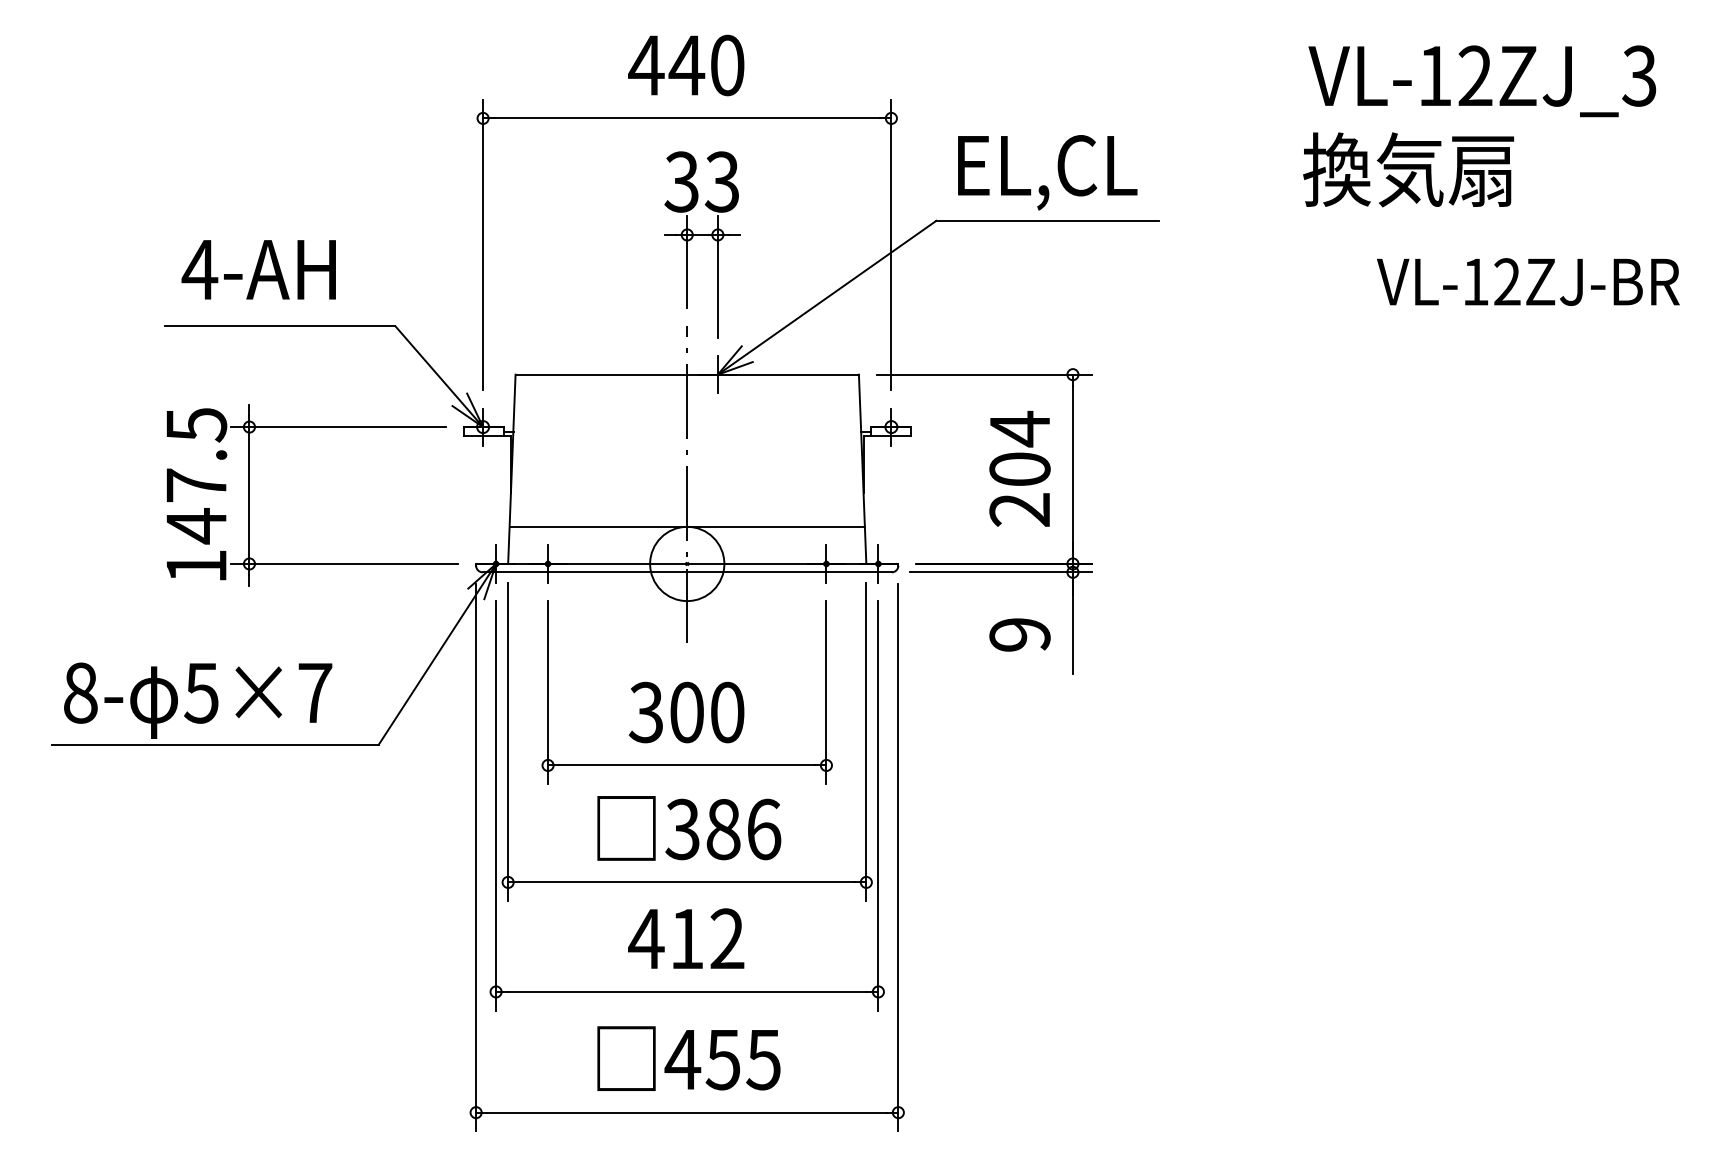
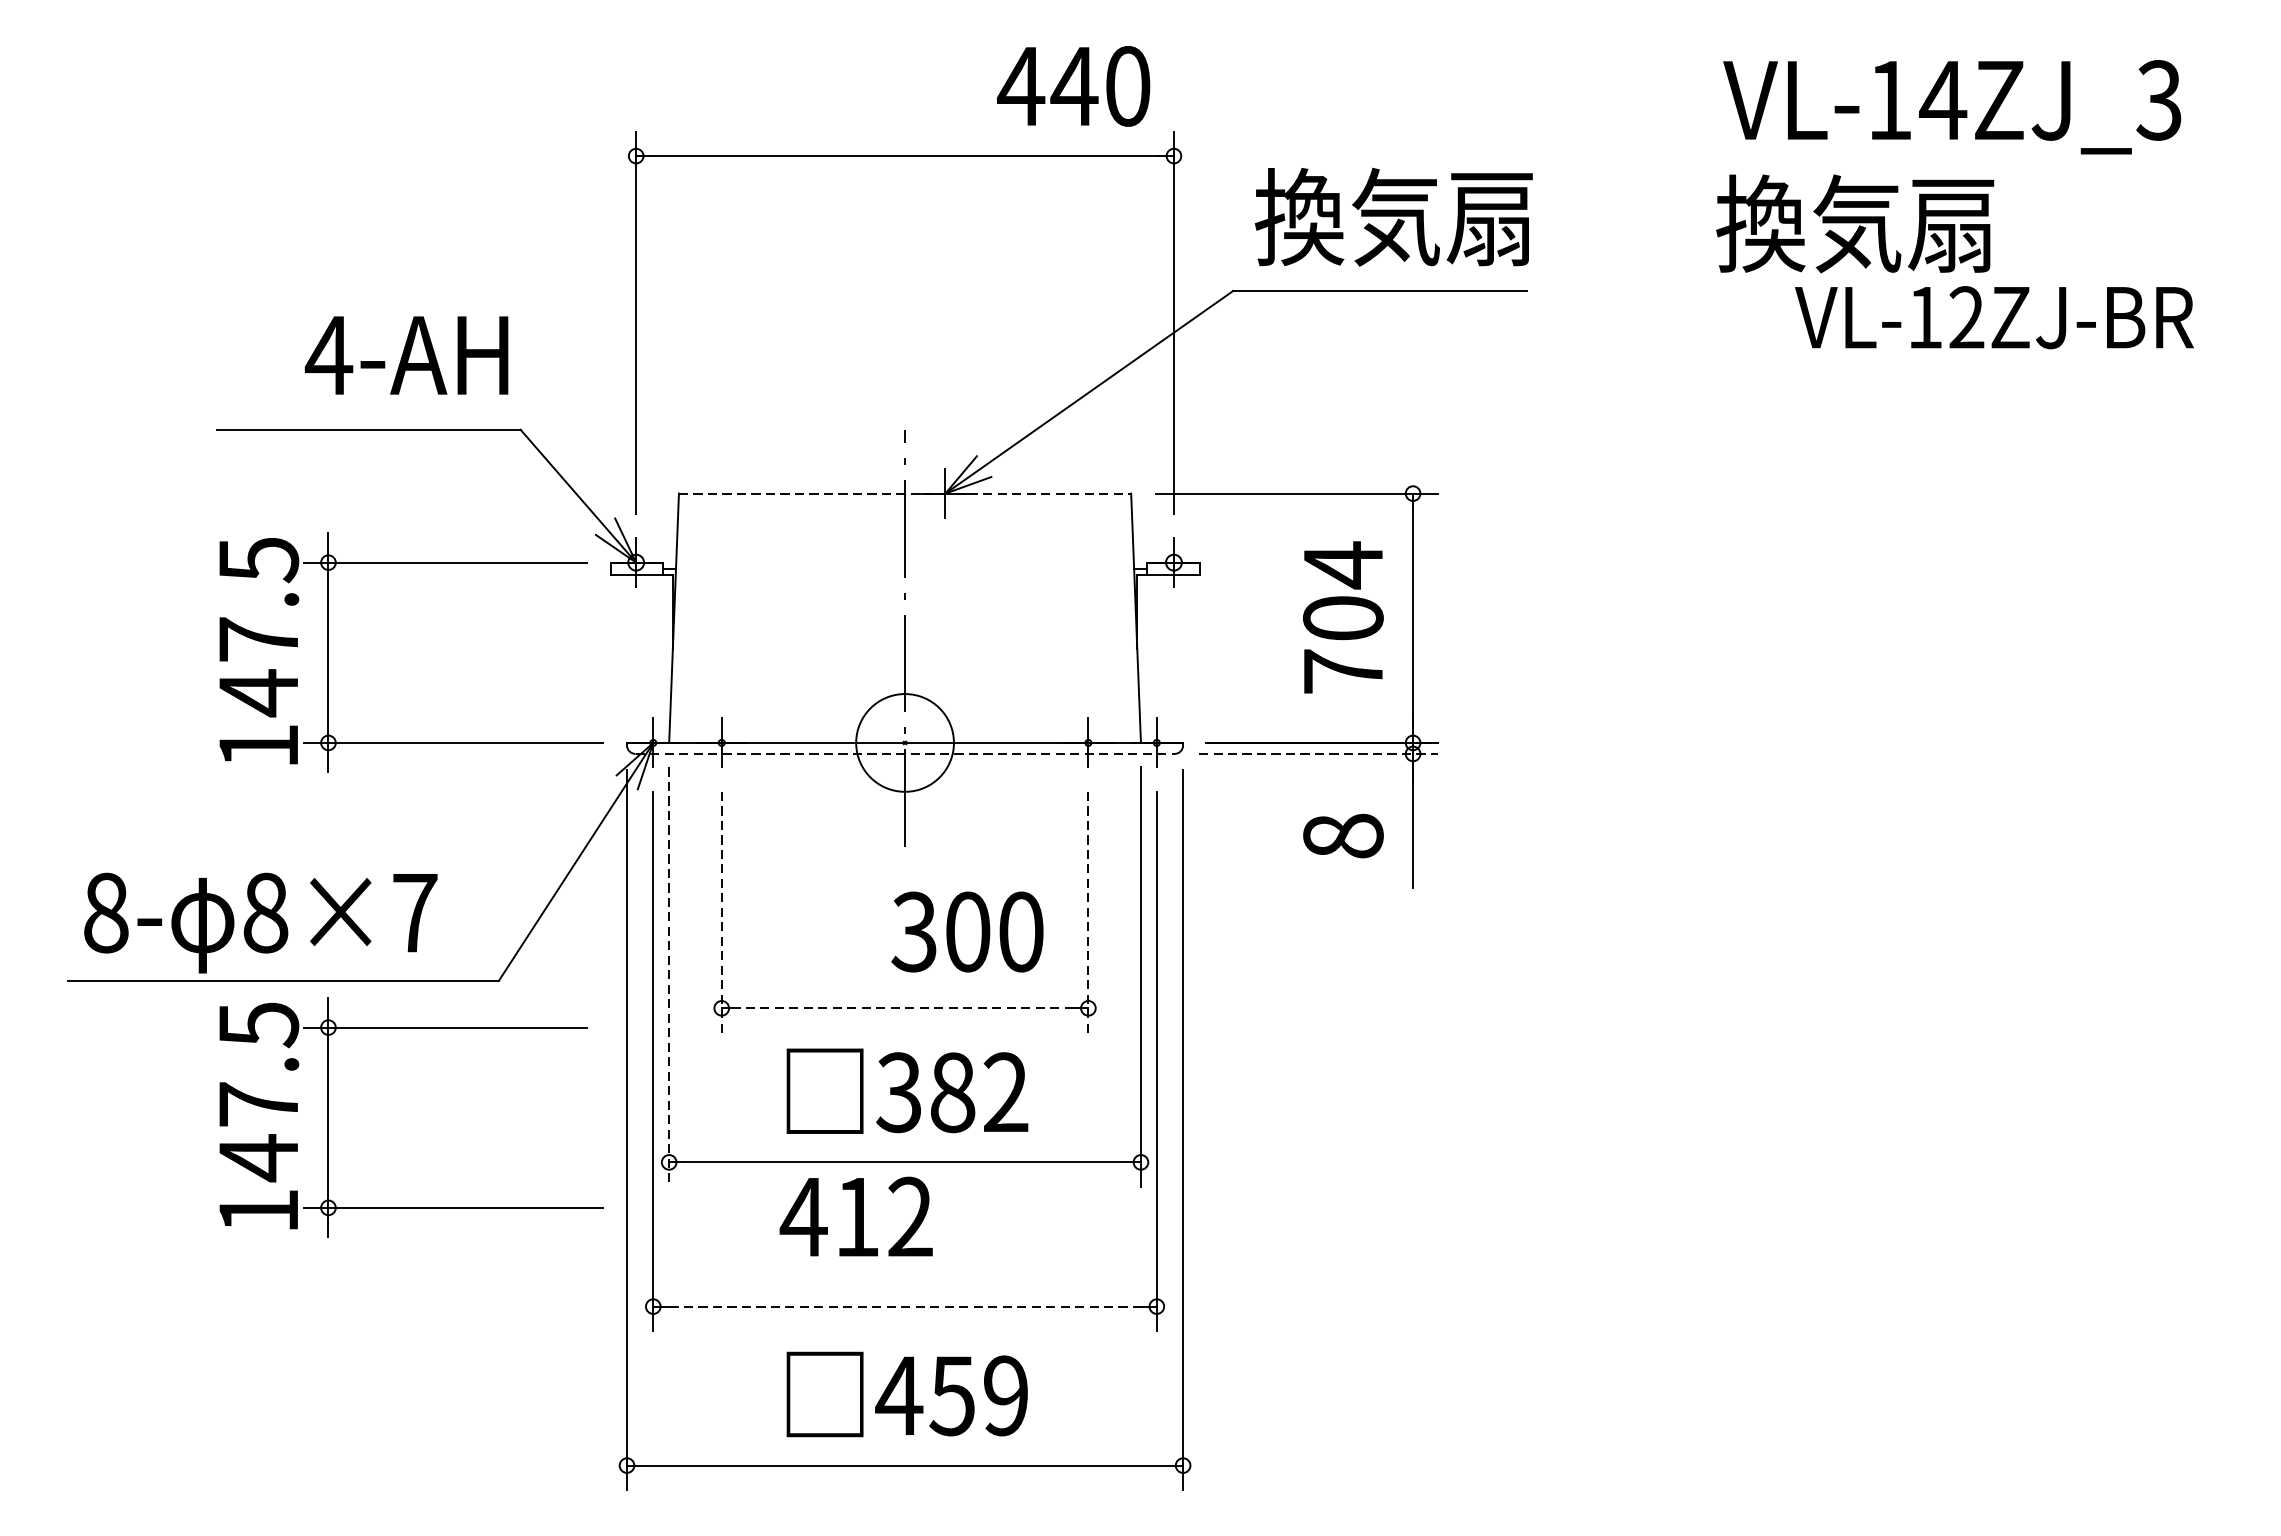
text: (686, 65) -> (1073, 86), moved
text: (1475, 75) -> (1943, 99), VL-12ZJ_3 -> VL-14ZJ_3
text: (1057, 168) -> (1392, 222), EL,CL -> 換気扇
part: (702, 235) -> (925, 310), removed
text: (258, 269) -> (406, 355), moved
text: (1528, 281) -> (1994, 316), moved
line: (687, 374) -> (905, 493), solid -> dashed
text: (1019, 509) -> (1342, 671), 204 -> 704
line: (686, 526) -> (904, 693), removed
line: (687, 572) -> (905, 754), solid -> dashed
line: (1000, 572) -> (1317, 754), solid -> dashed
text: (1019, 634) -> (1342, 835), 9 -> 8
text: (201, 692) -> (265, 912), 5×7 -> 8×7
line: (548, 693) -> (722, 913), solid -> dashed
line: (826, 693) -> (1088, 913), solid -> dashed
text: (686, 712) -> (967, 931), moved
line: (508, 742) -> (669, 978), solid -> dashed
line: (686, 765) -> (904, 1008), solid -> dashed
text: (764, 829) -> (1006, 1092), 386 -> 382
part: (249, 848) -> (328, 1117), added
text: (686, 938) -> (856, 1216), moved
line: (686, 991) -> (904, 1306), solid -> dashed
text: (763, 1059) -> (1005, 1395), 455 -> 459

